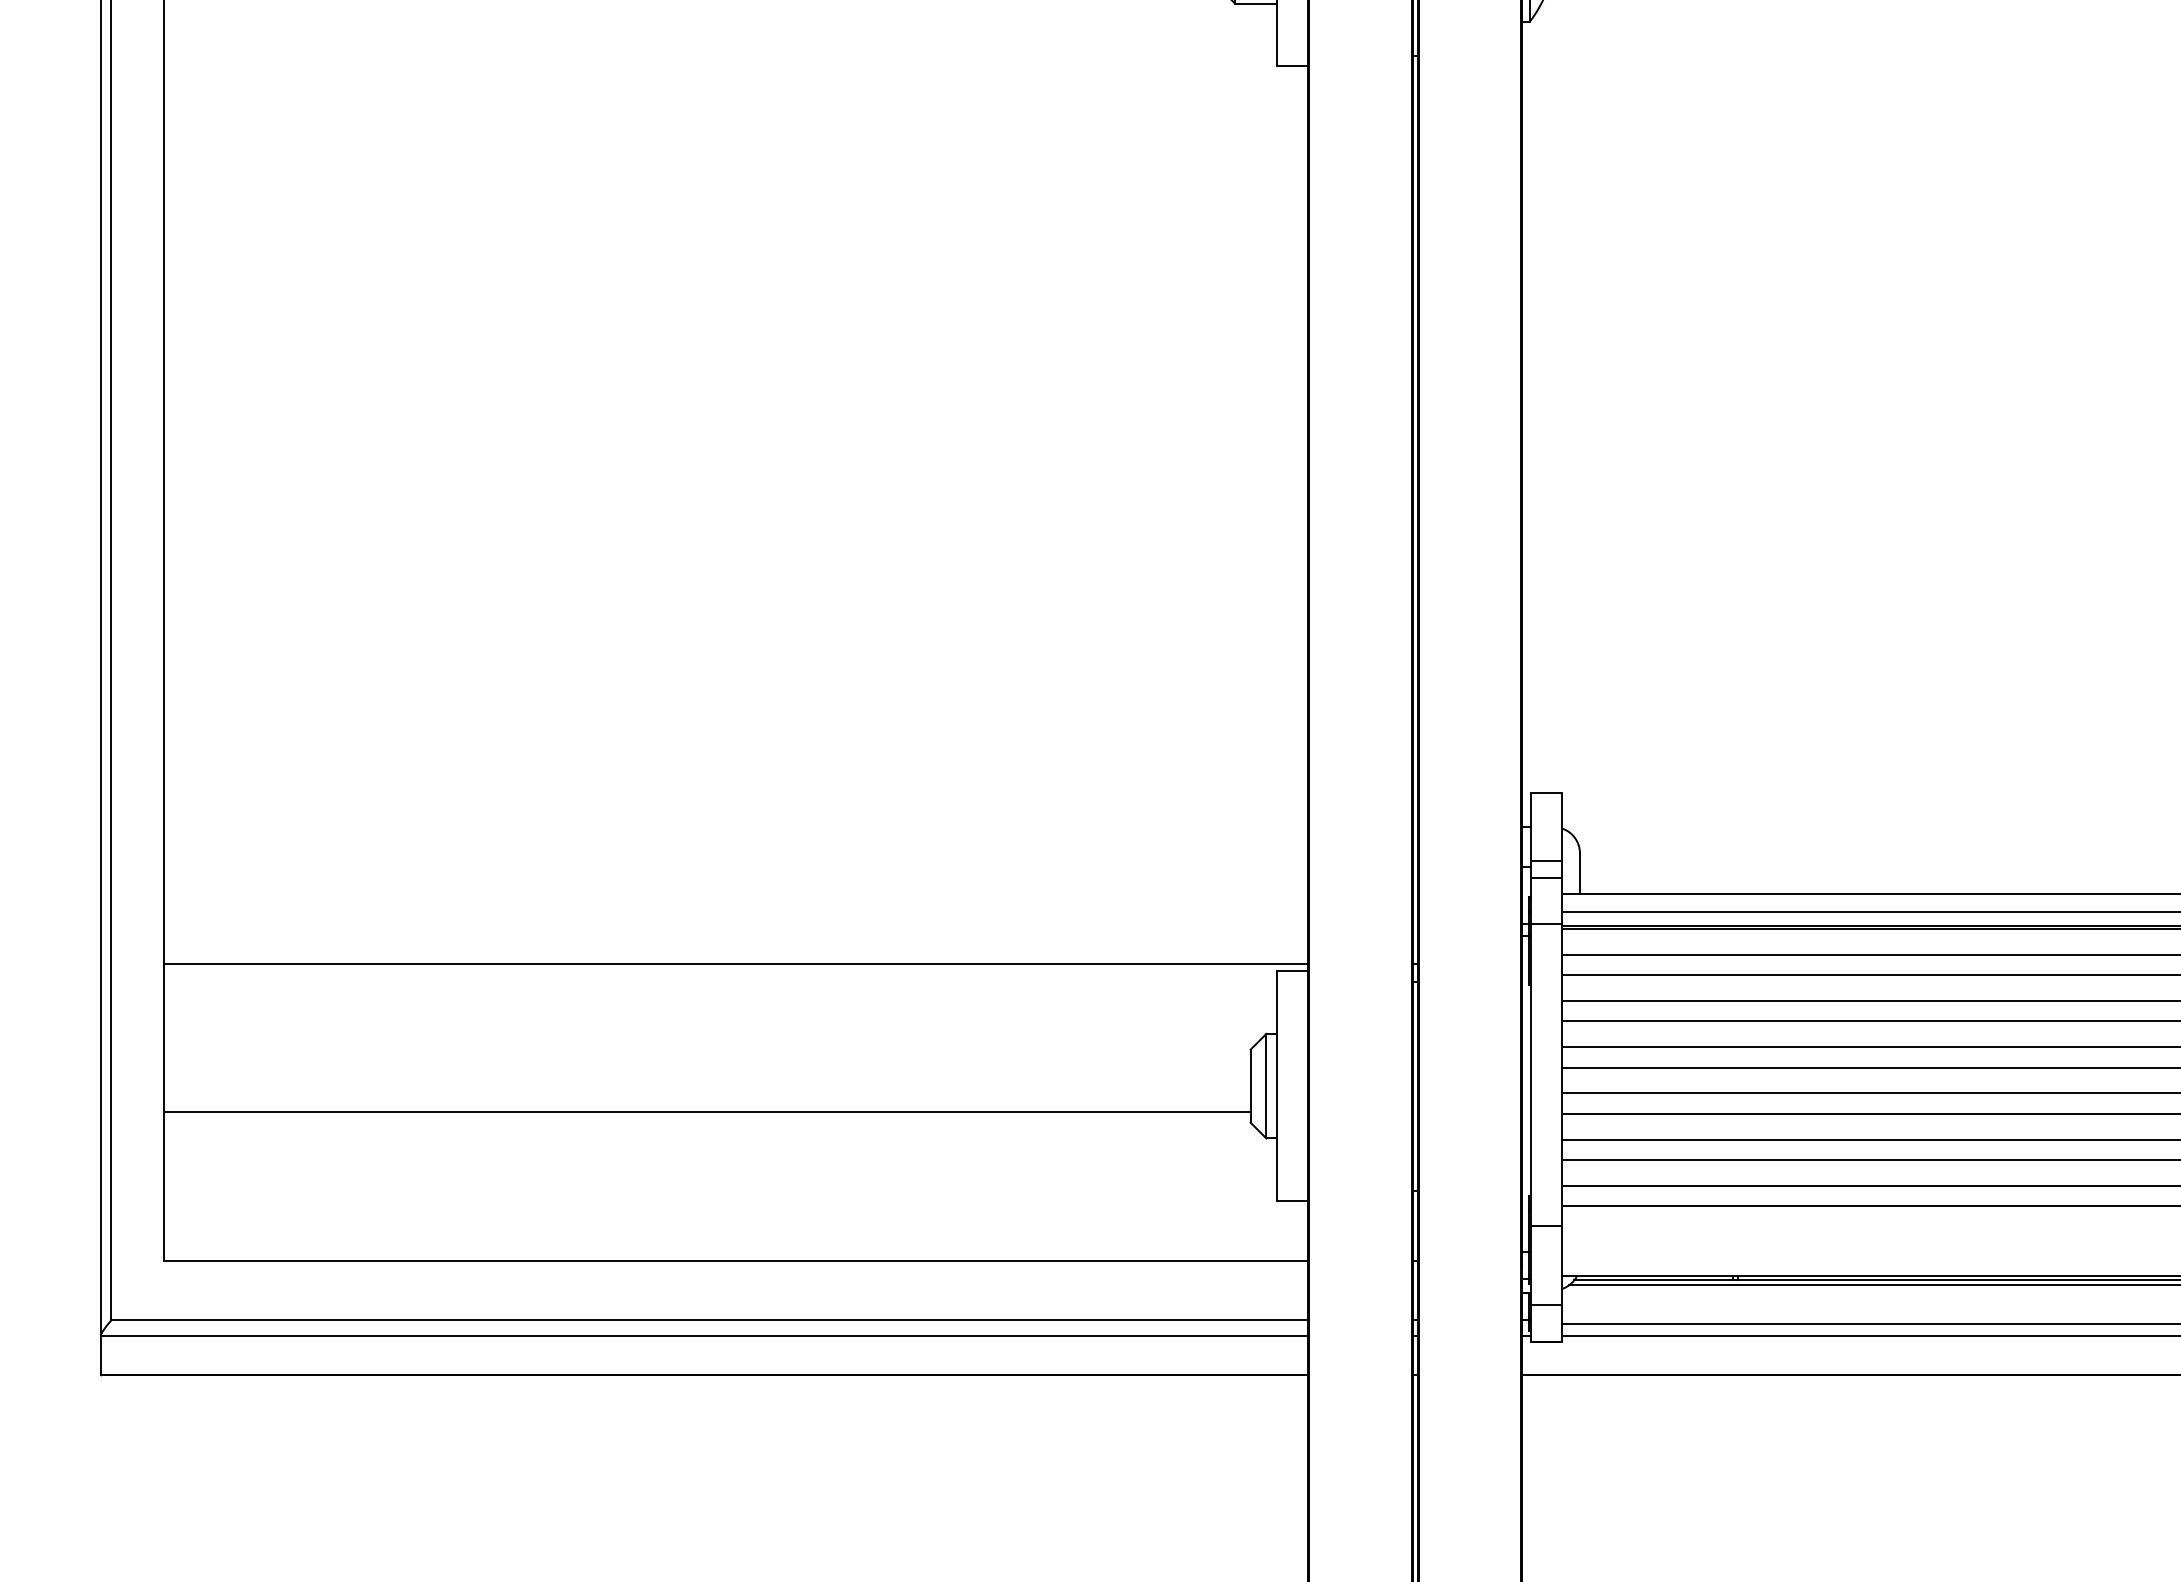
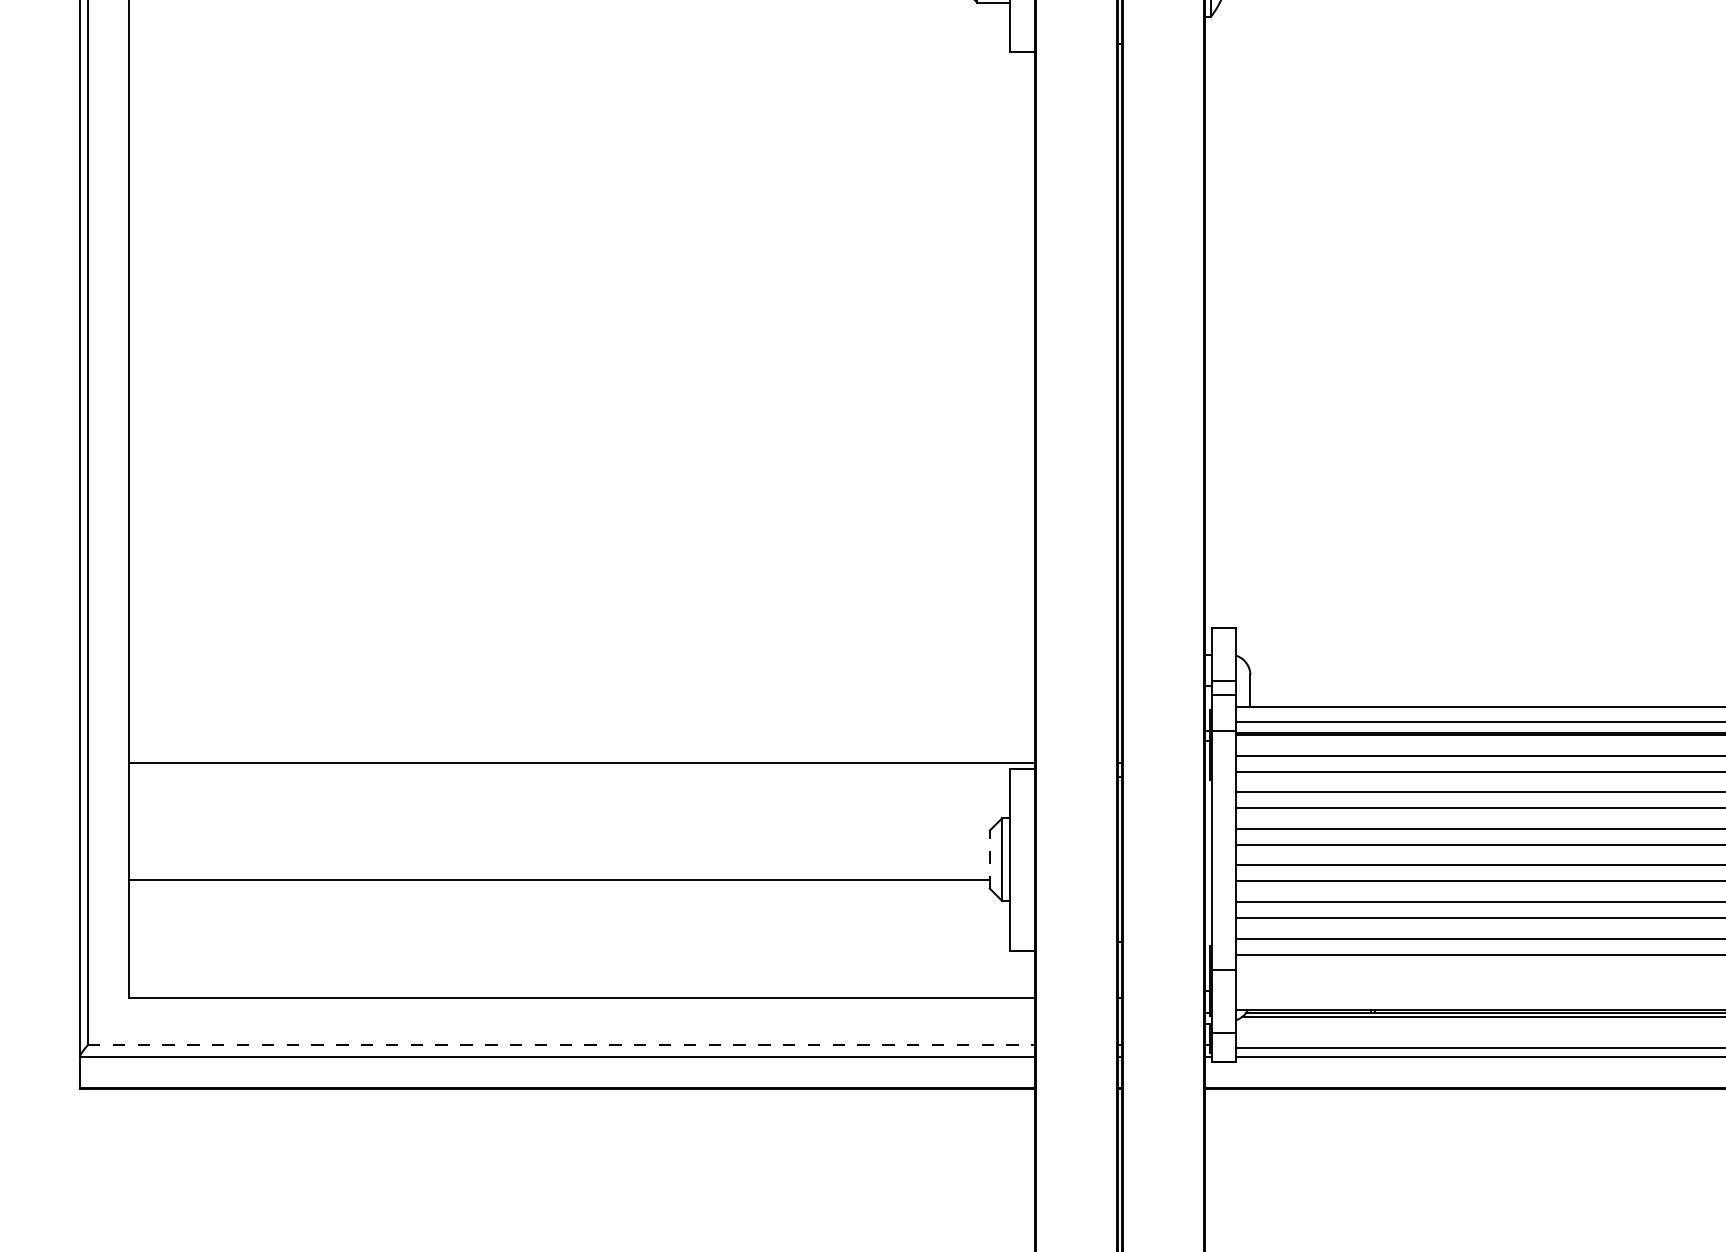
line: (1250, 1086) -> (989, 859), solid -> dashed
line: (710, 1320) -> (562, 1045), solid -> dashed

